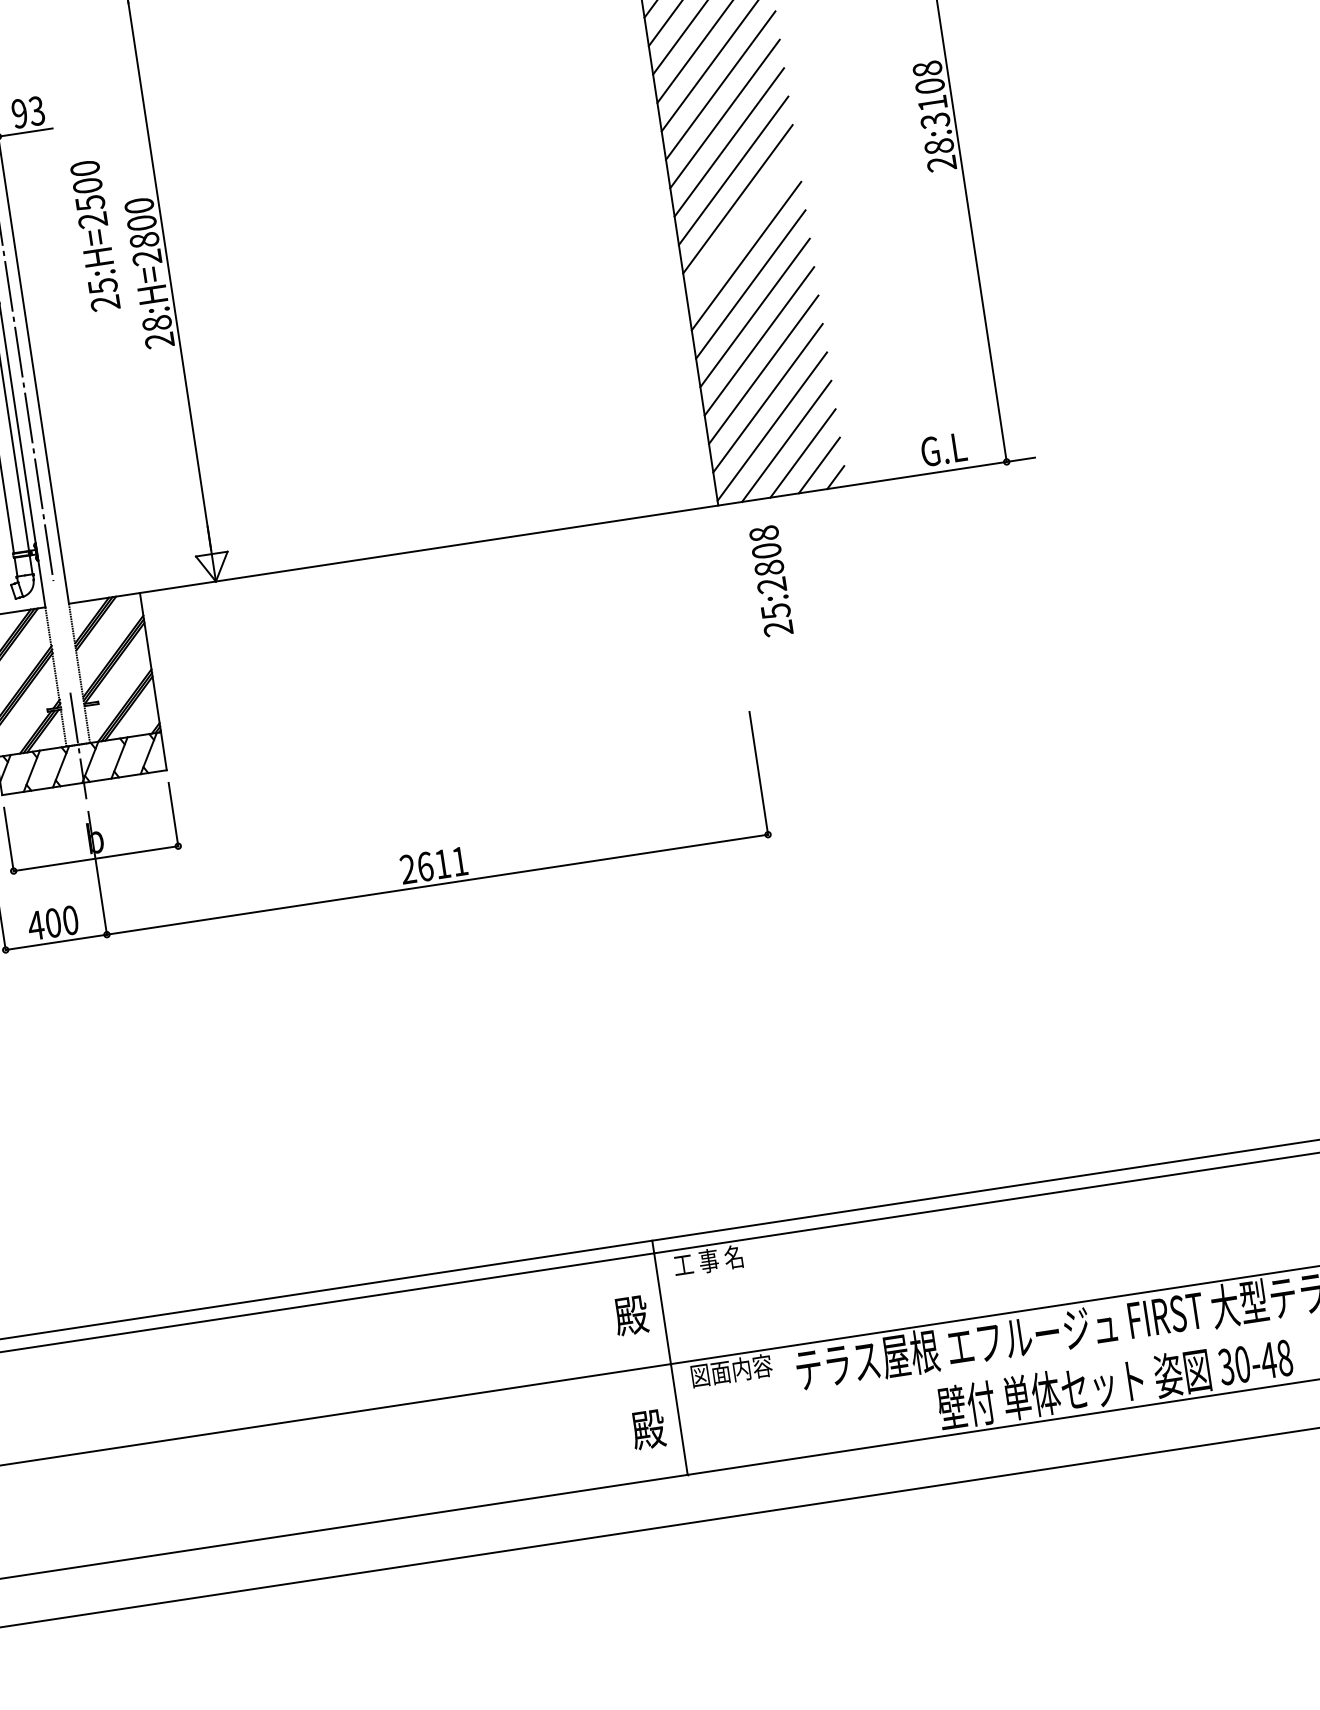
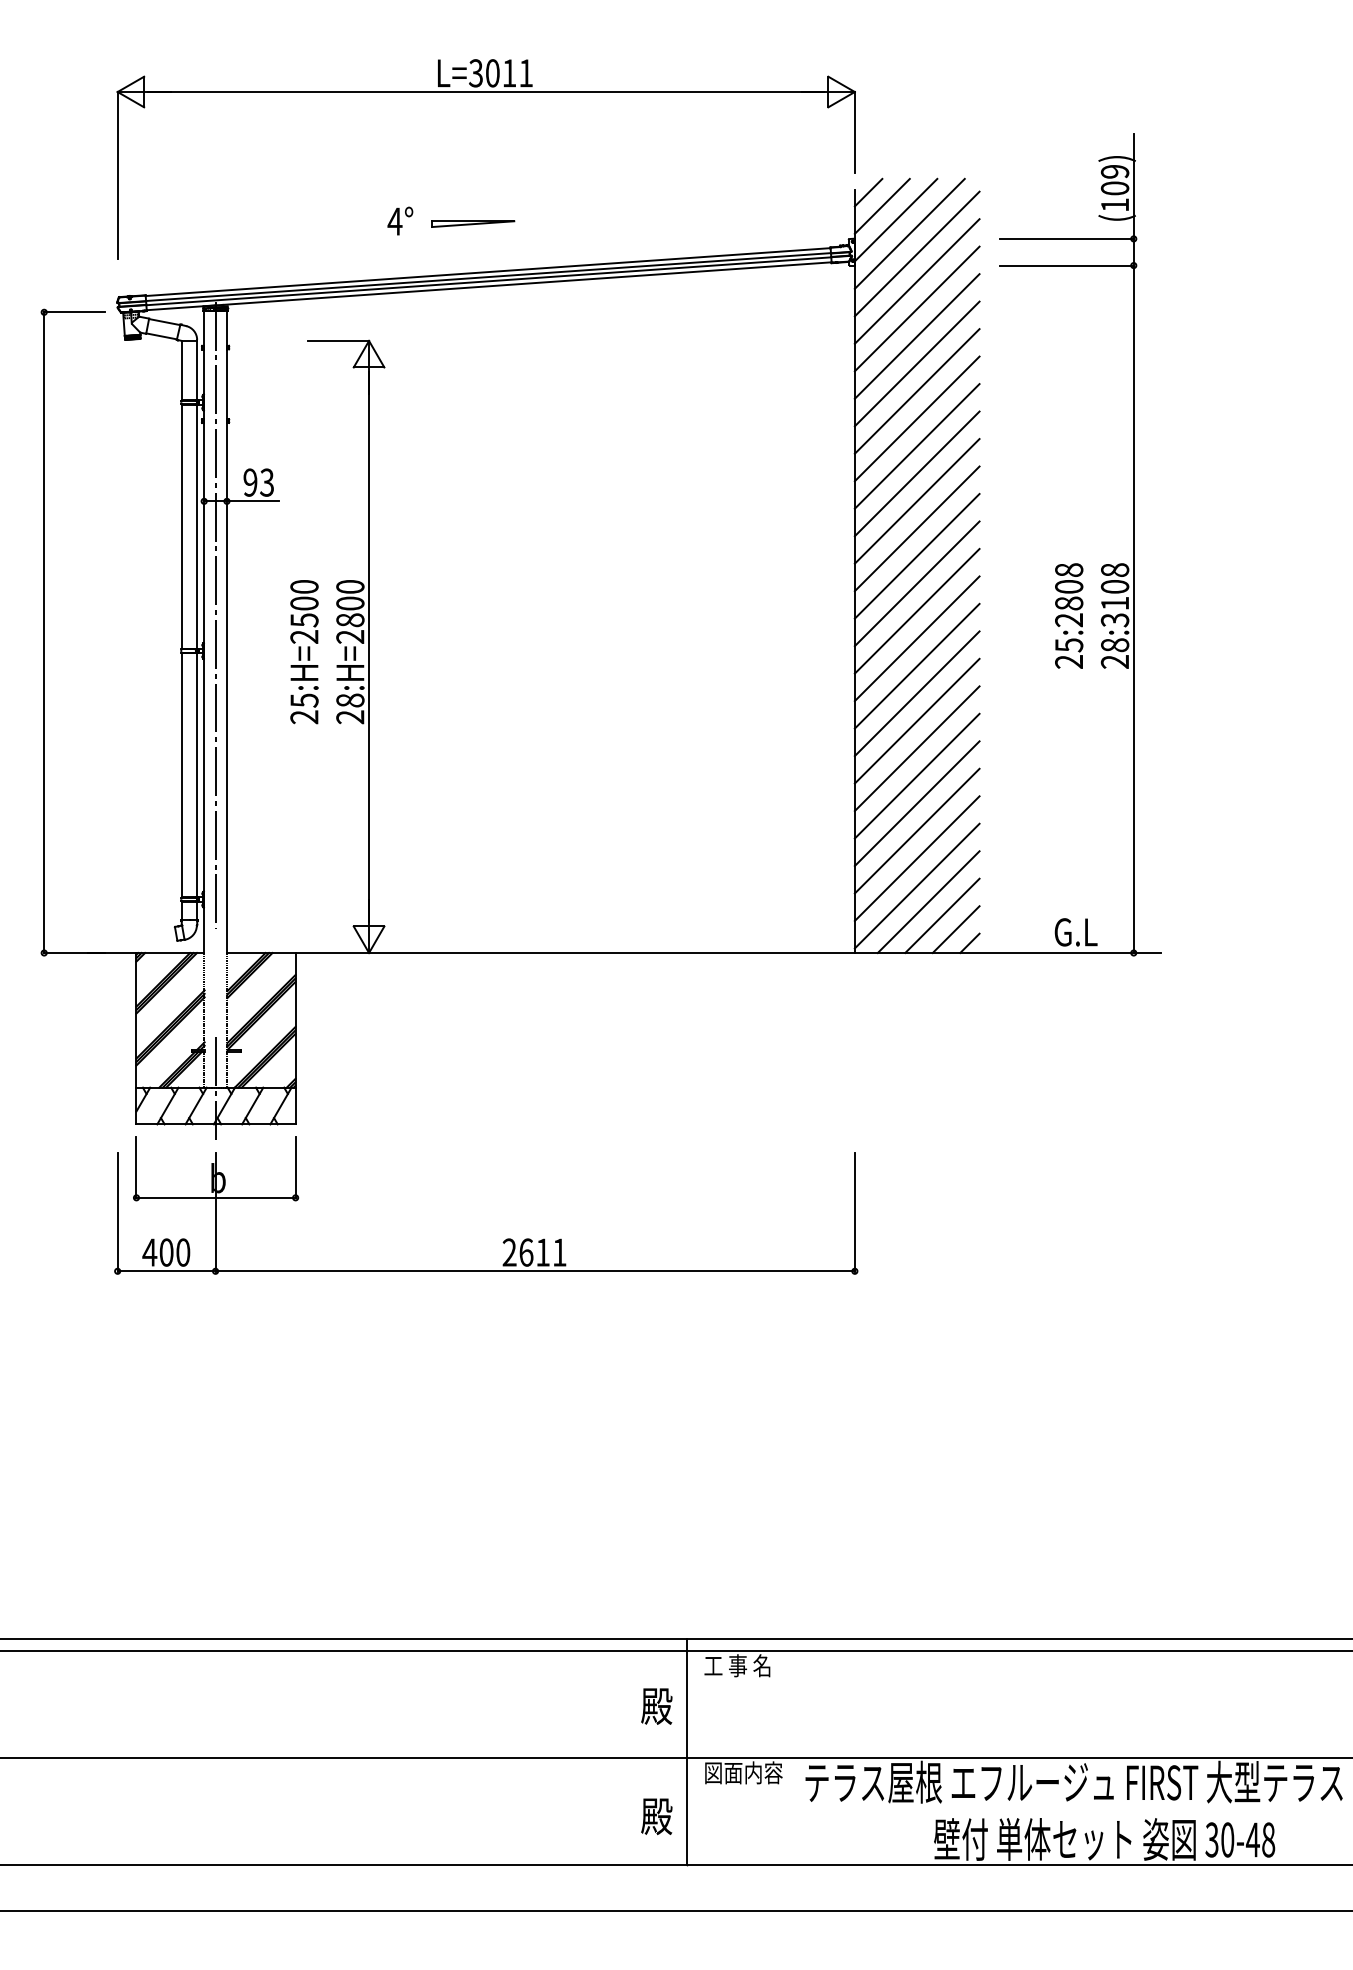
line: (741, 227) -> (916, 693), added
text: (95, 236) -> (304, 652), moved
text: (771, 580) -> (1069, 615), moved

